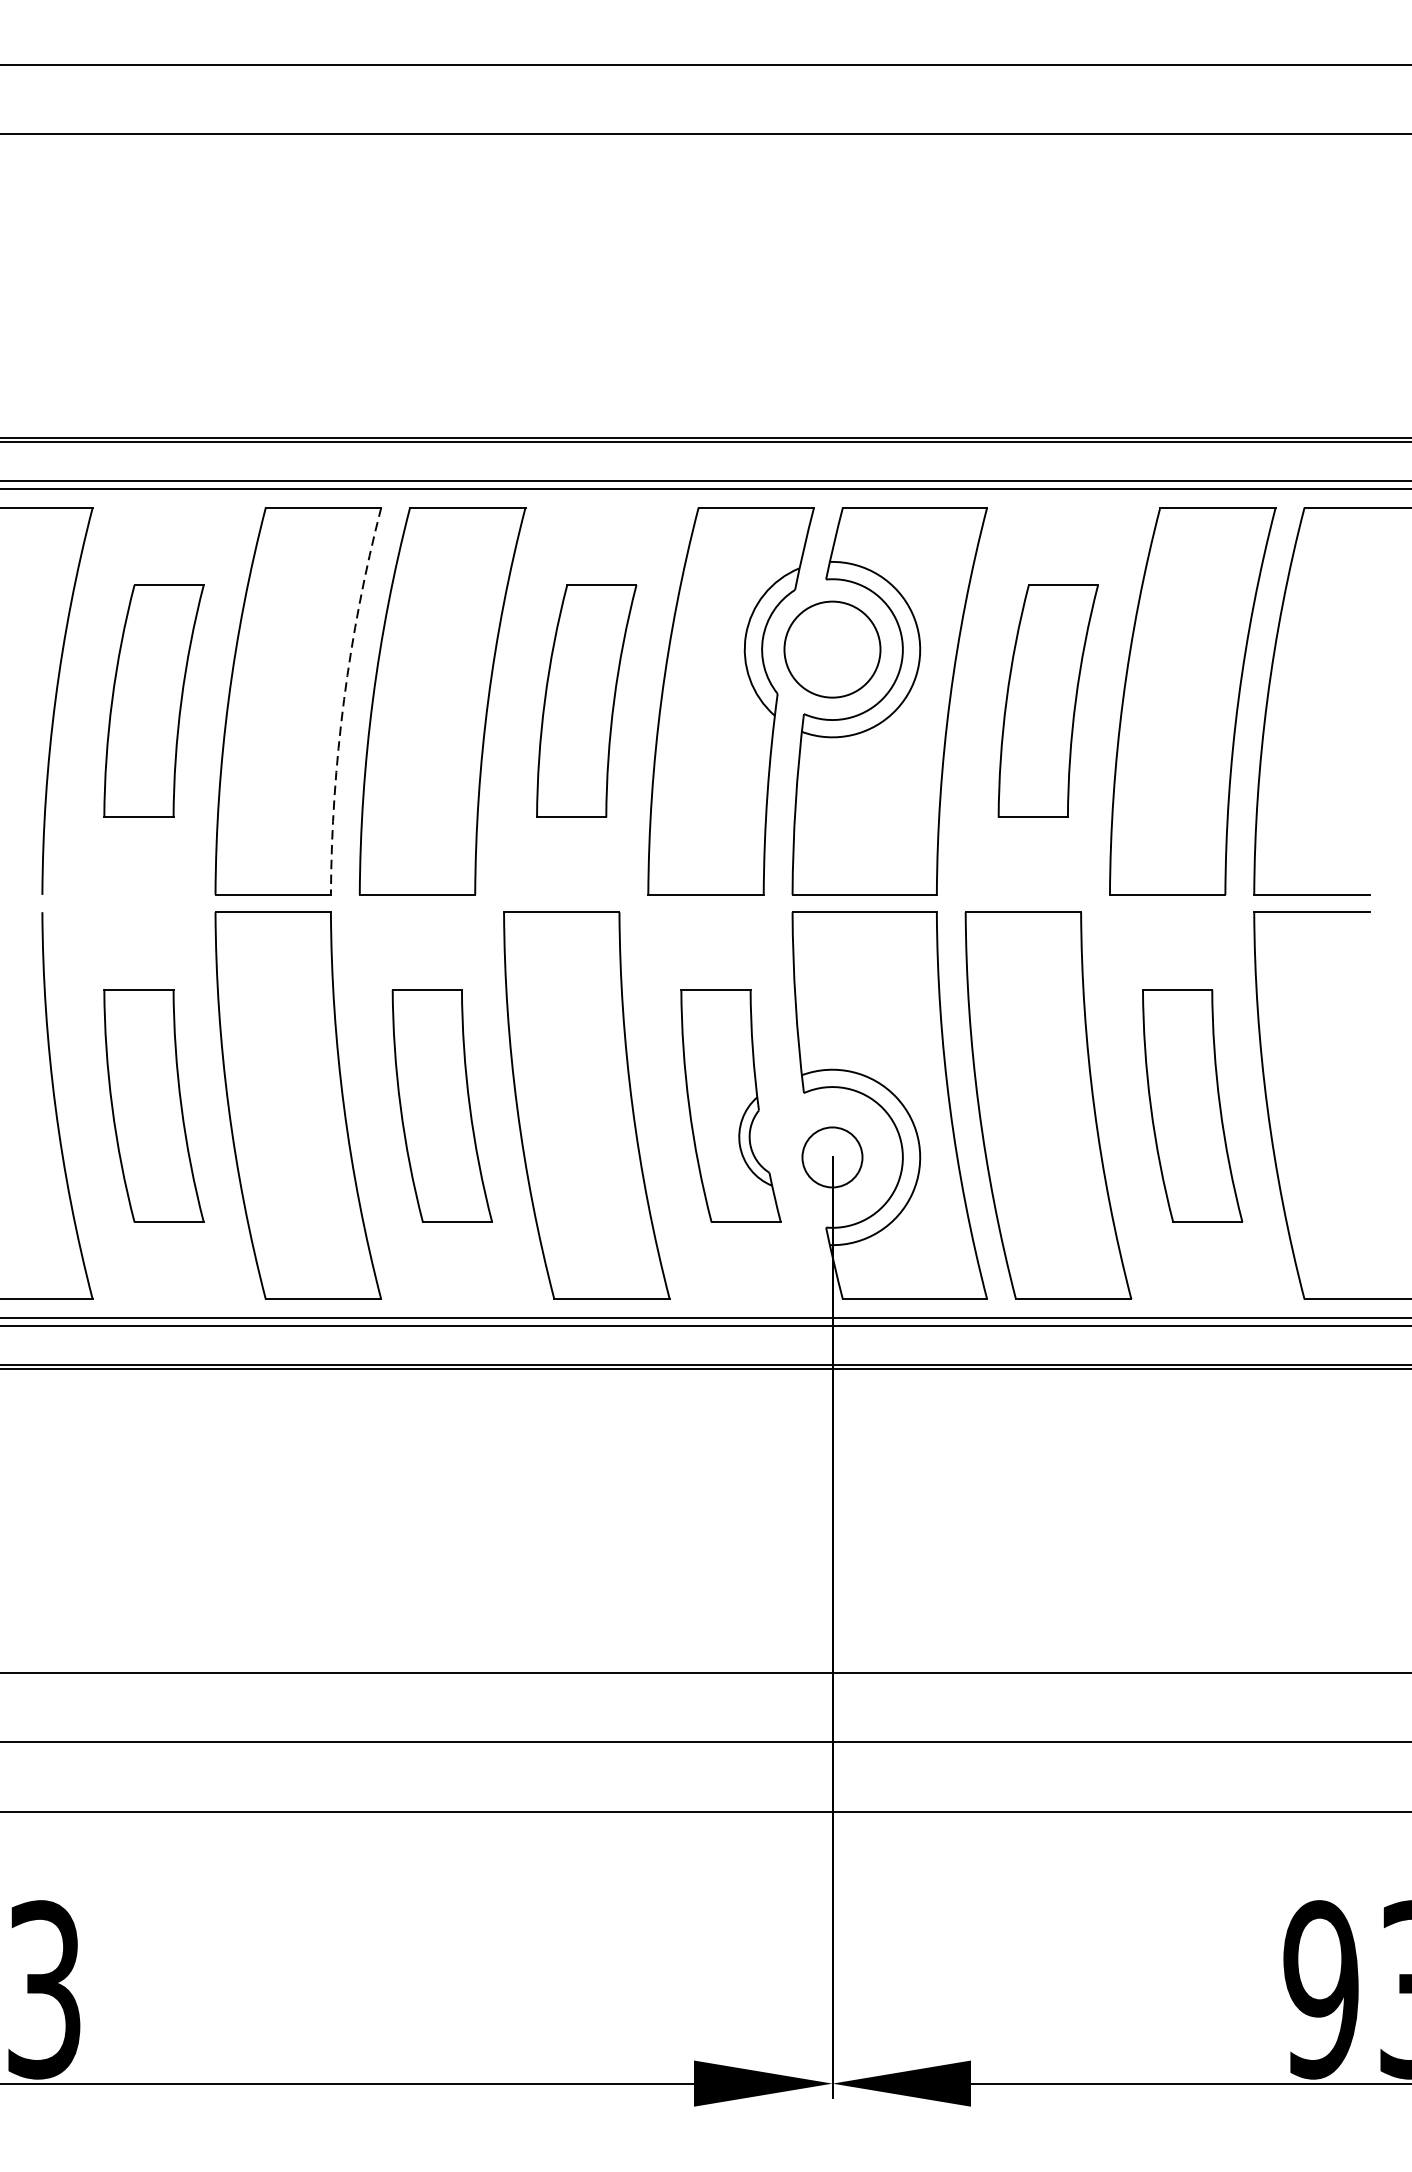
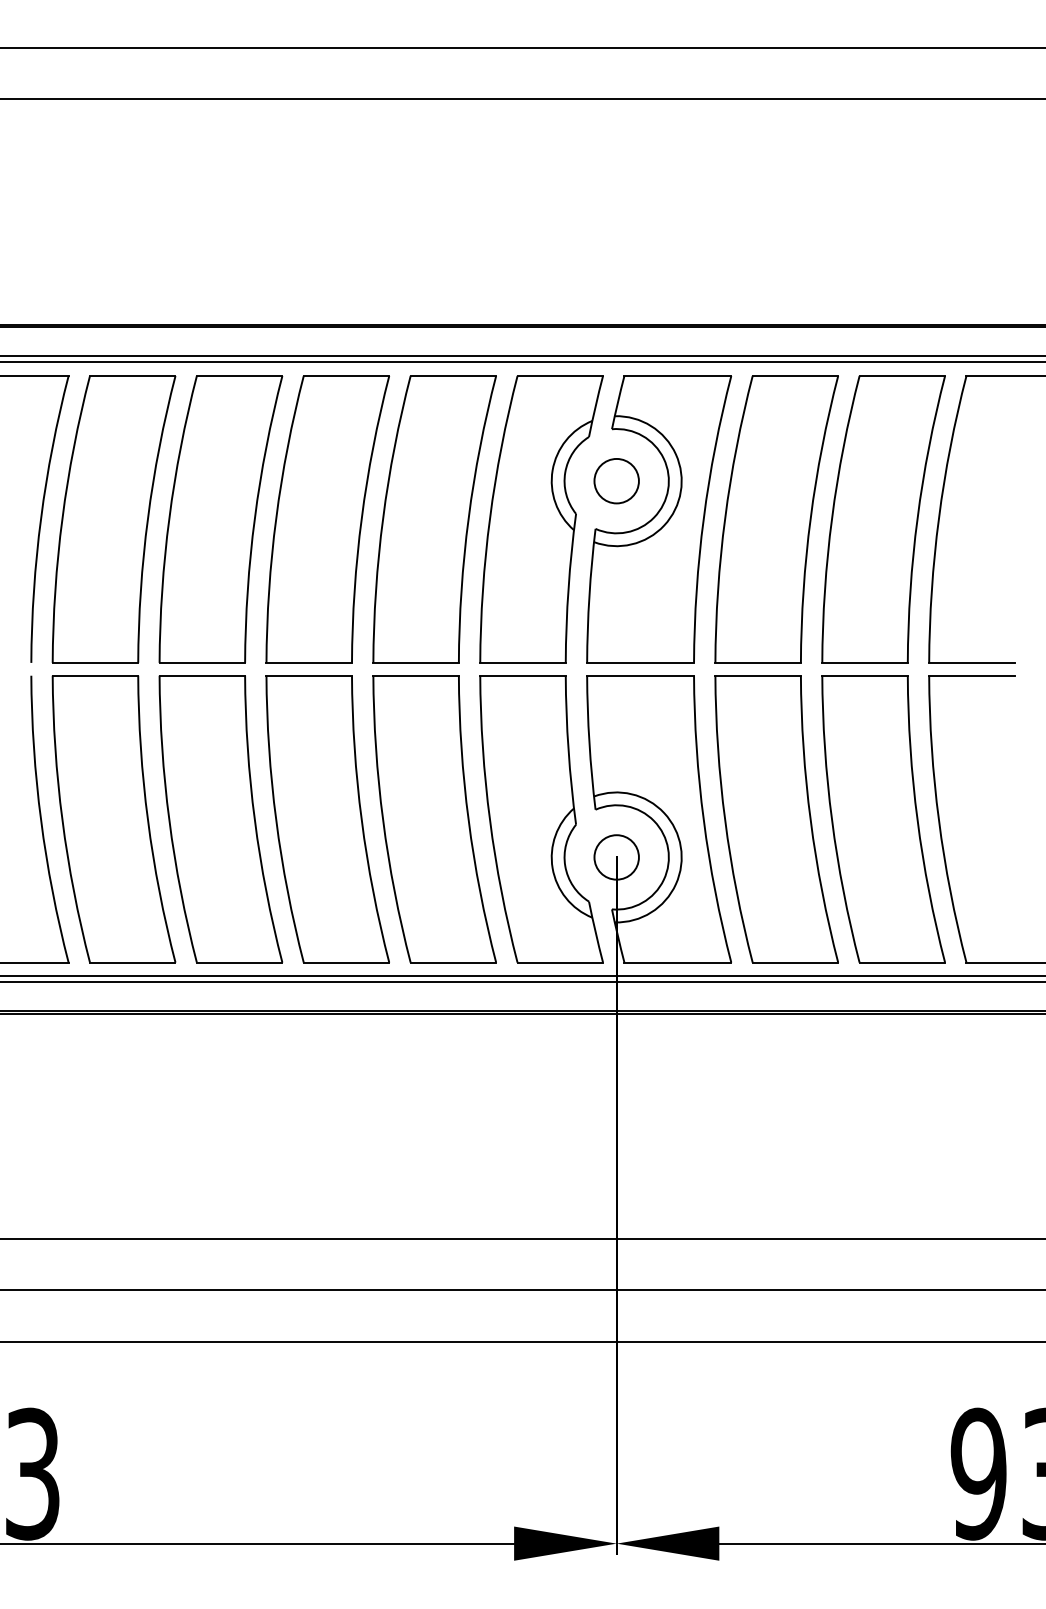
circle: (832, 648) -> (616, 480), size x0.62
arc: (343, 699) -> (254, 518), dashed -> solid
part: (153, 701) -> (113, 519), size x1.67
part: (586, 701) -> (434, 519), size x1.67
part: (1048, 701) -> (776, 519), size x1.67
part: (153, 1106) -> (113, 819), size x1.67
part: (442, 1106) -> (327, 819), size x1.67
part: (730, 1106) -> (541, 819), size x1.67
part: (1192, 1106) -> (883, 819), size x1.67

